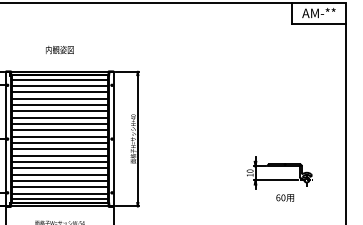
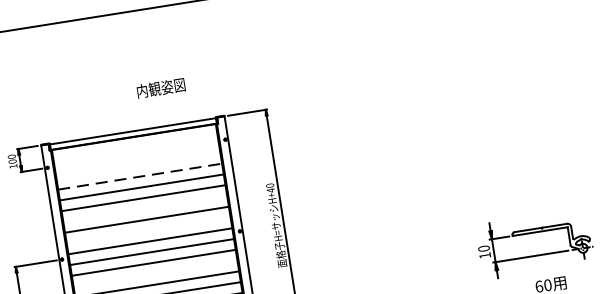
text: (59, 50) -> (160, 89), moved
line: (59, 79) -> (134, 143), removed
line: (59, 86) -> (136, 155), removed
line: (59, 92) -> (137, 166), removed
line: (60, 98) -> (141, 176), solid -> dashed
line: (59, 117) -> (144, 208), removed
line: (59, 130) -> (148, 230), removed
line: (59, 155) -> (154, 273), removed

